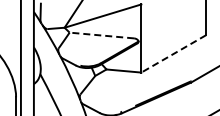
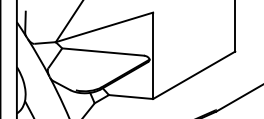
line: (101, 35) -> (102, 51), dashed -> solid
line: (173, 54) -> (193, 76), dashed -> solid

